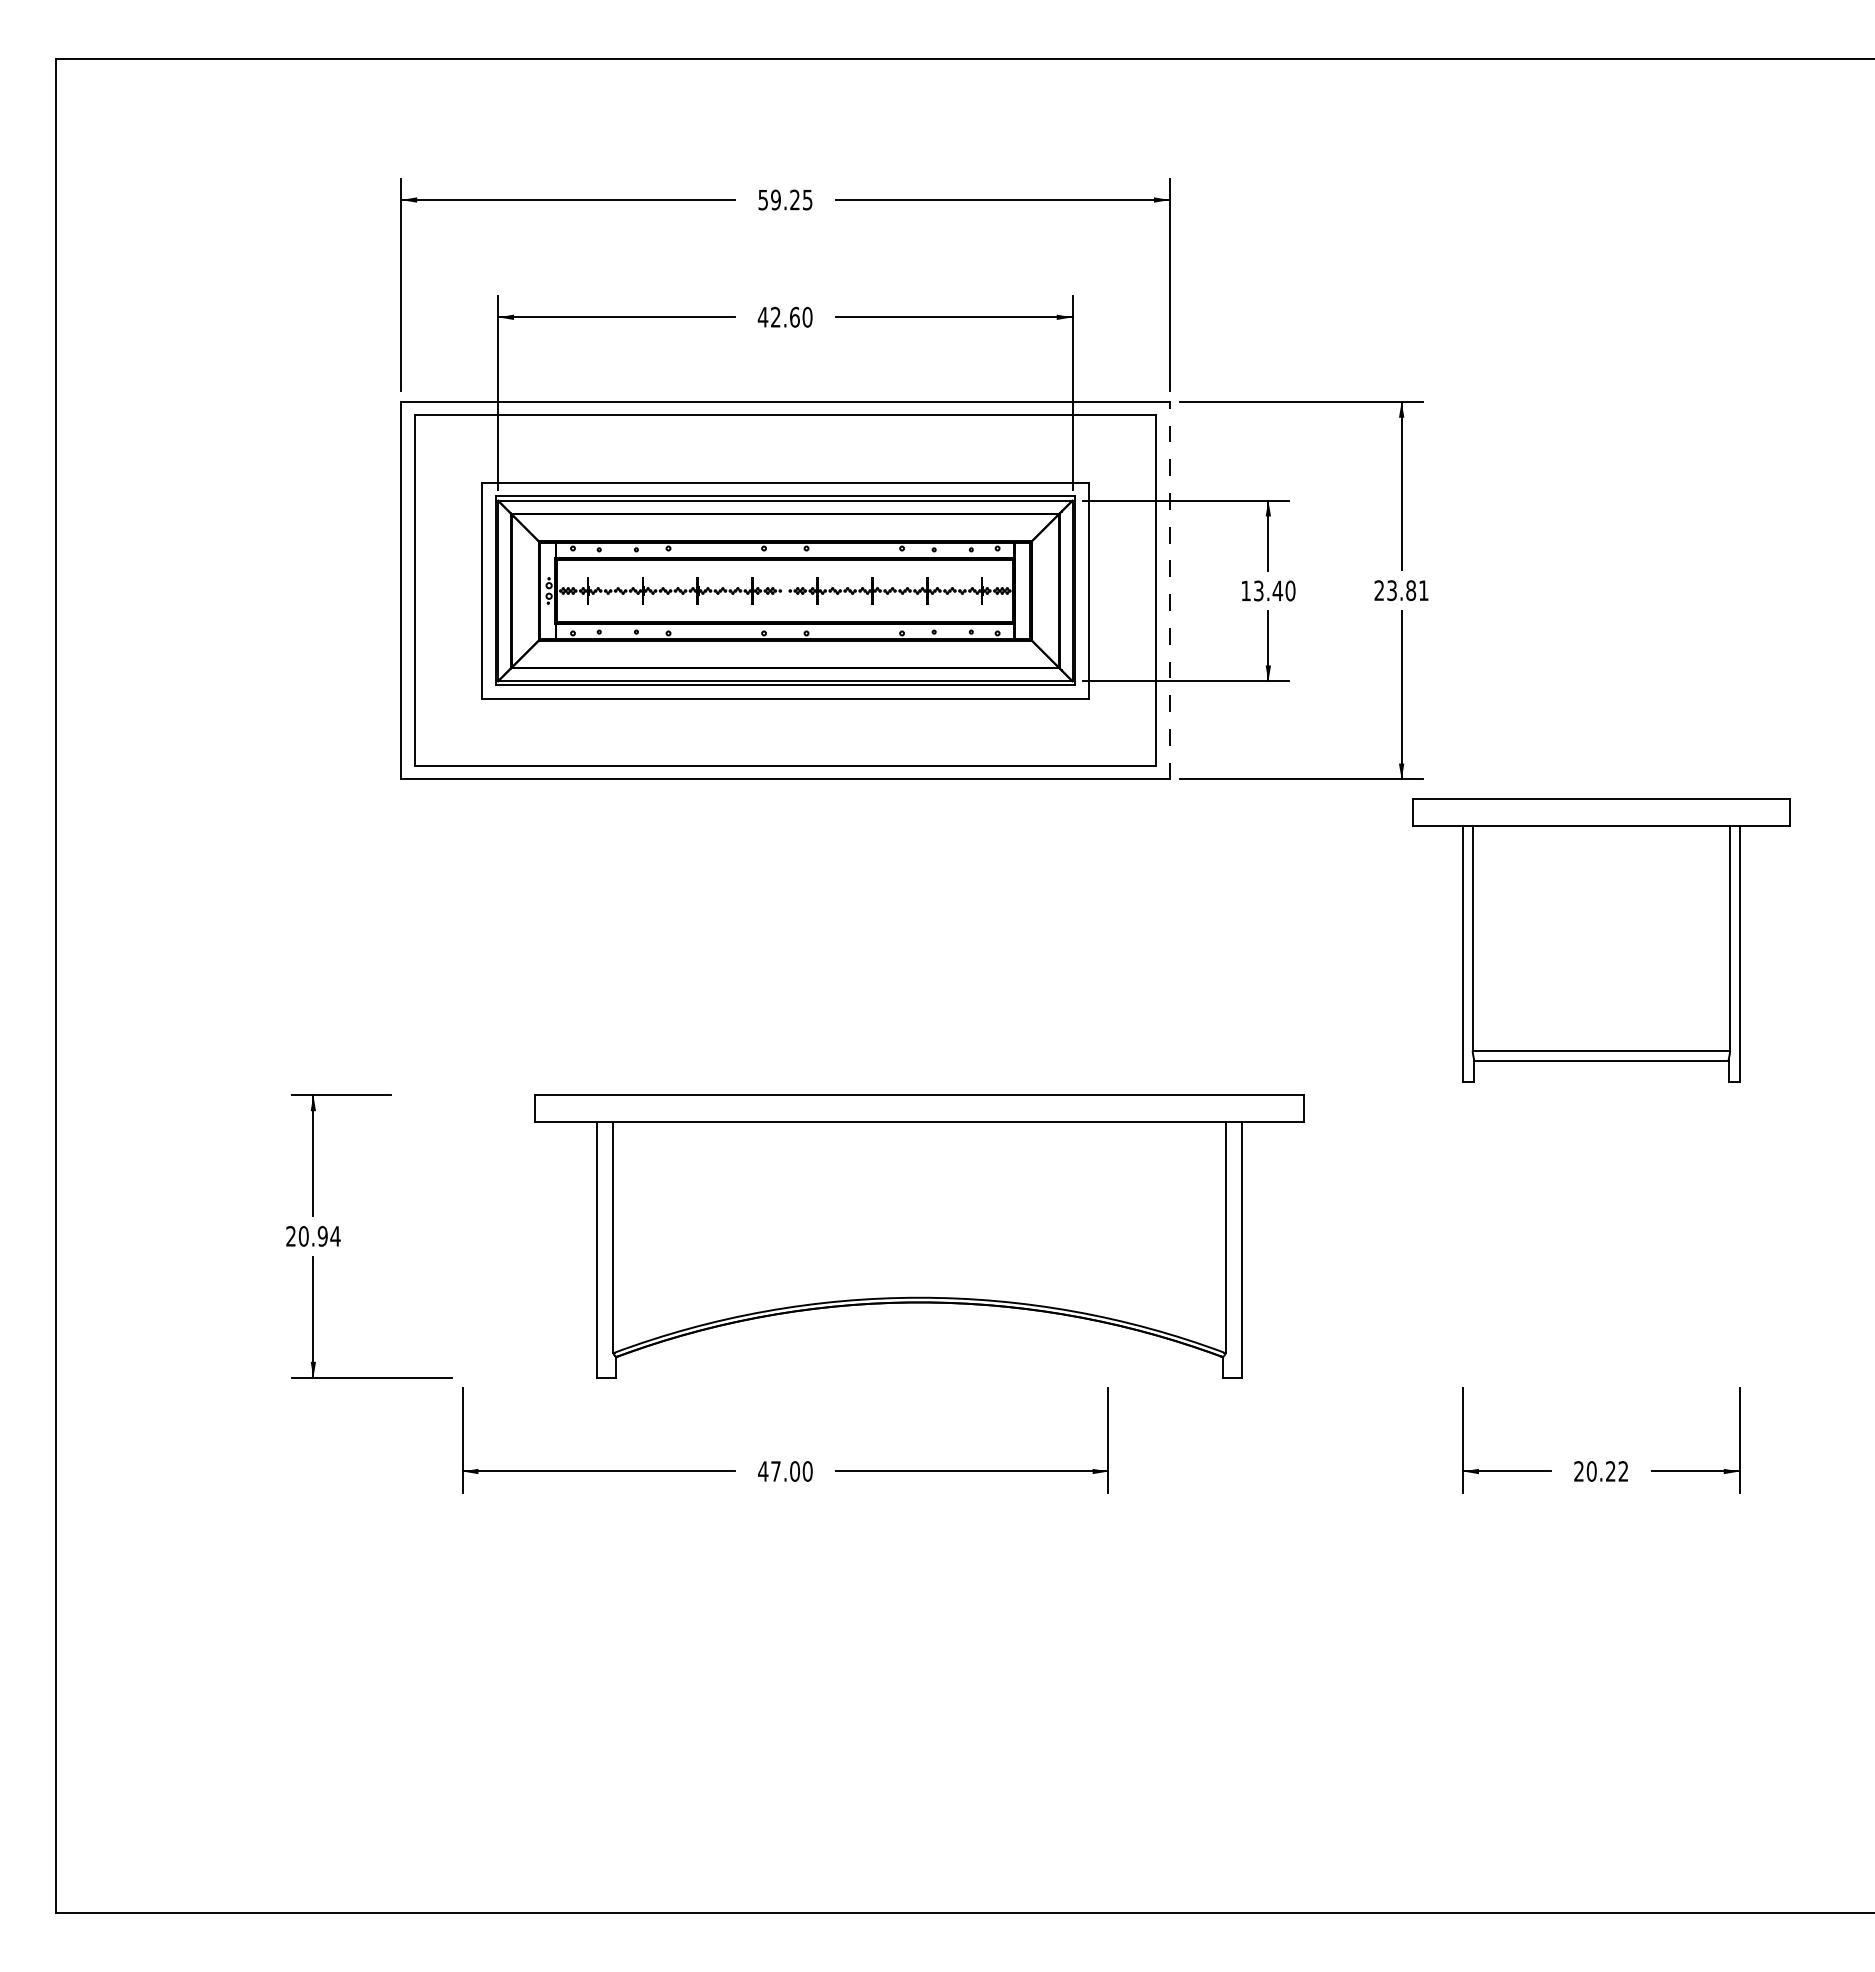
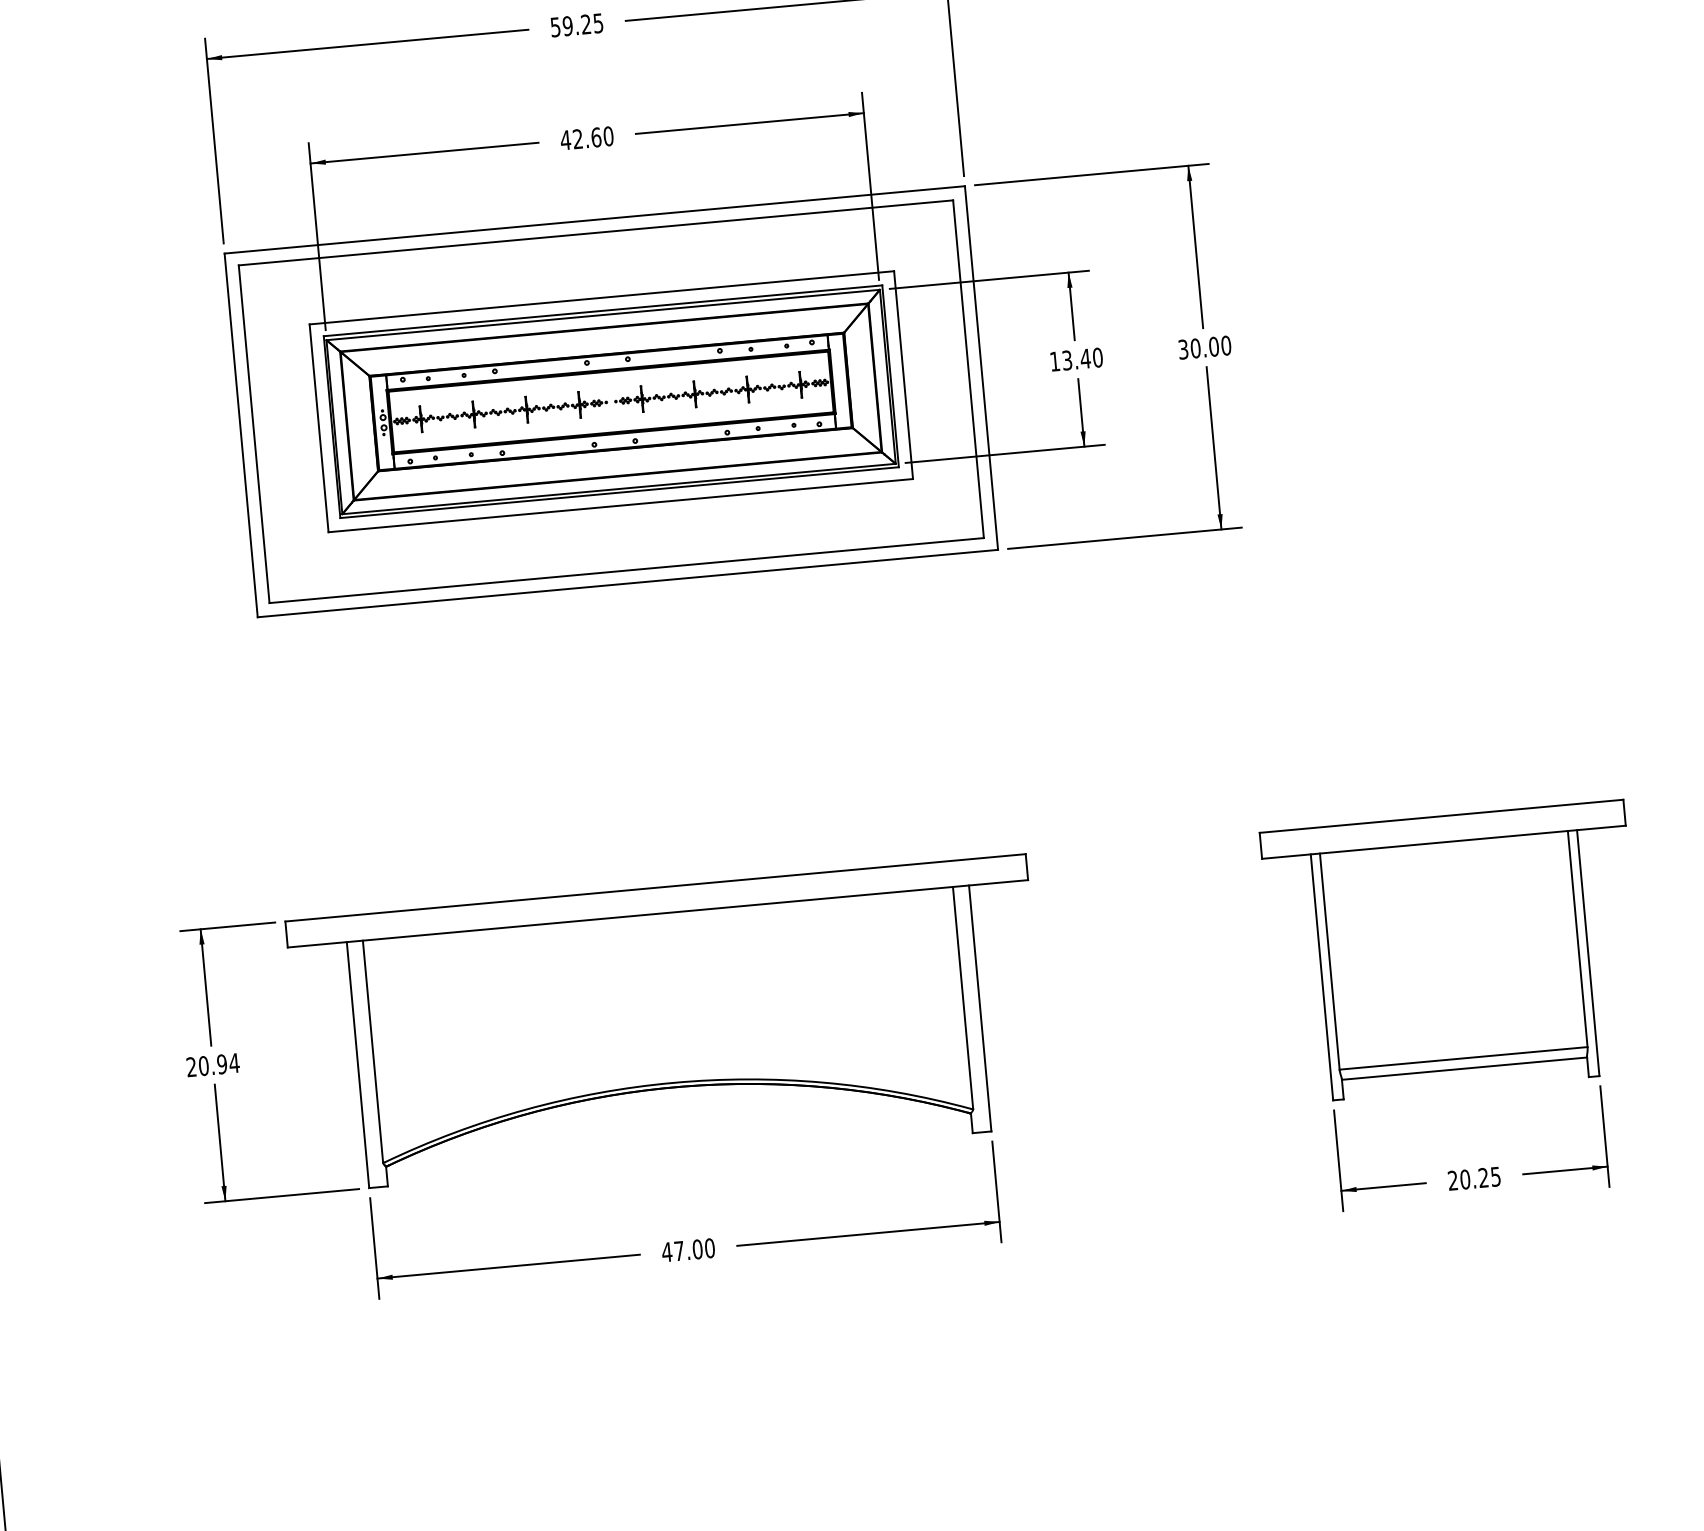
line: (1169, 590) -> (981, 367), dashed -> solid
text: (1401, 590) -> (1204, 347), 23.81 -> 30.00
part: (1601, 940) -> (1454, 952), moved
part: (919, 1236) -> (667, 1023), moved
text: (1623, 1471) -> (1495, 1176), 20.22 -> 20.25

